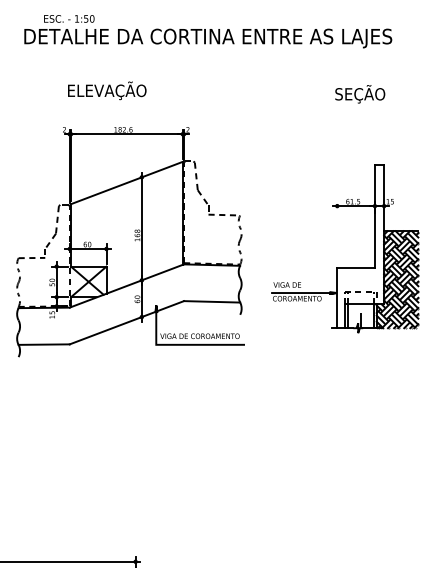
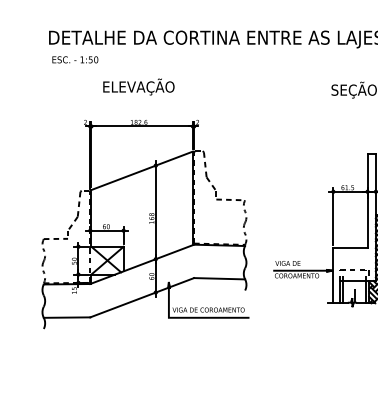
text: (69, 18) -> (75, 59), moved
text: (107, 90) -> (139, 86), moved
line: (337, 232) -> (333, 215), added

